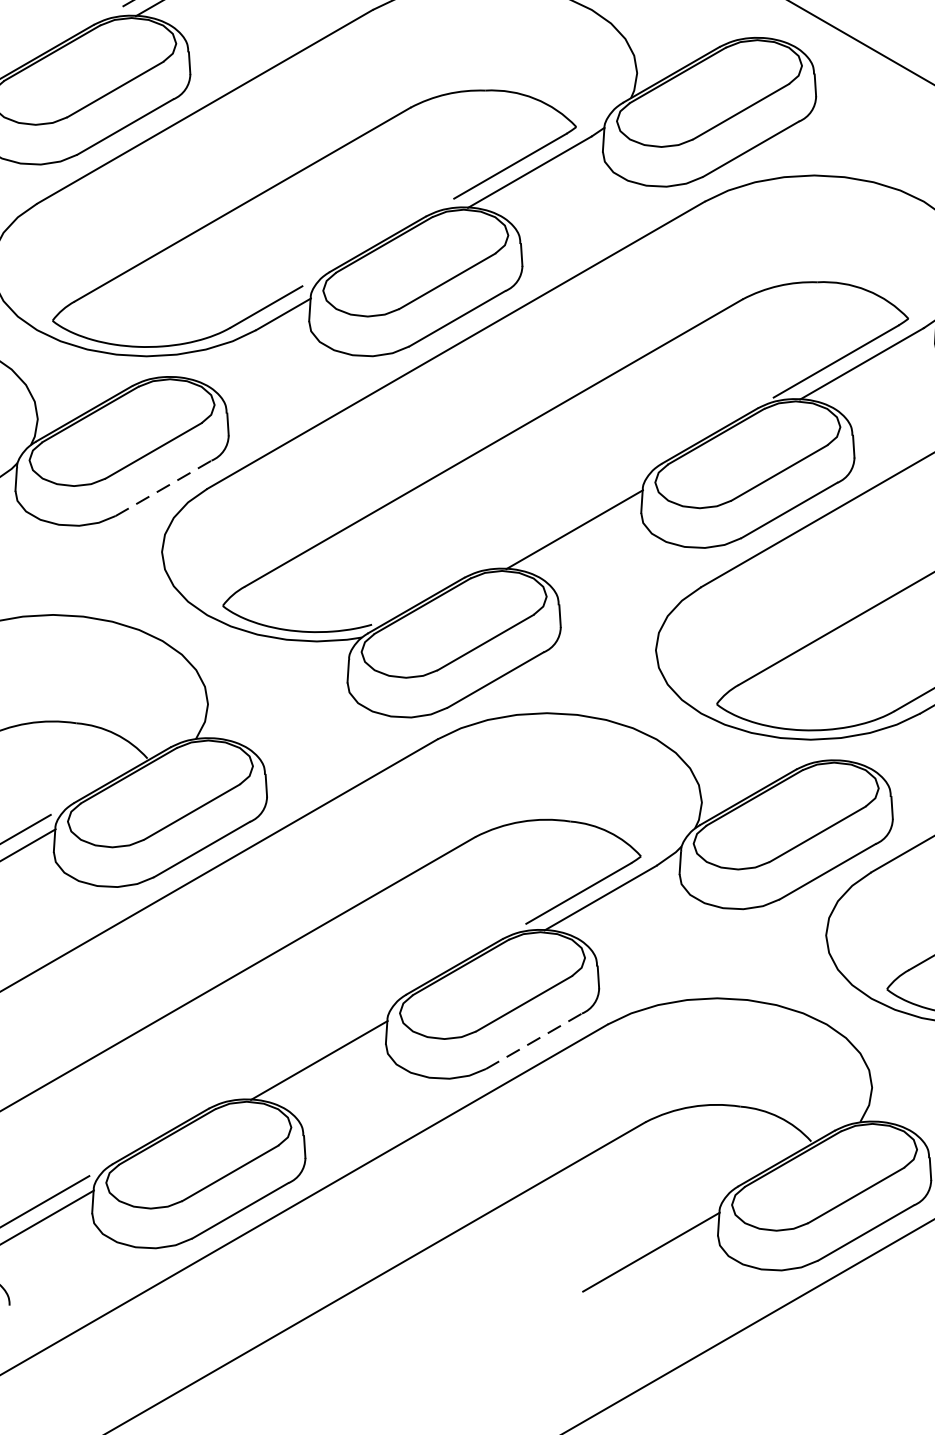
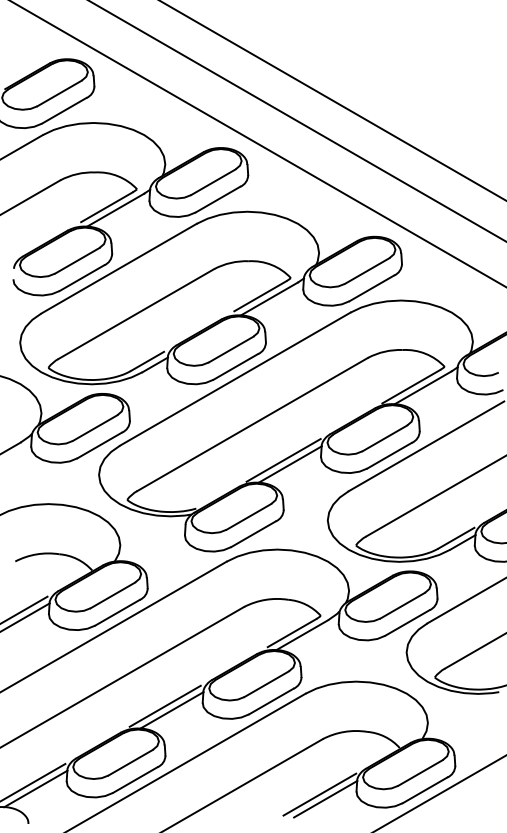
line: (163, 488) -> (99, 445), dashed -> solid
line: (560, 520) -> (283, 460), added
line: (534, 1041) -> (271, 701), dashed -> solid
line: (303, 1049) -> (164, 705), added
line: (638, 1241) -> (319, 794), added

